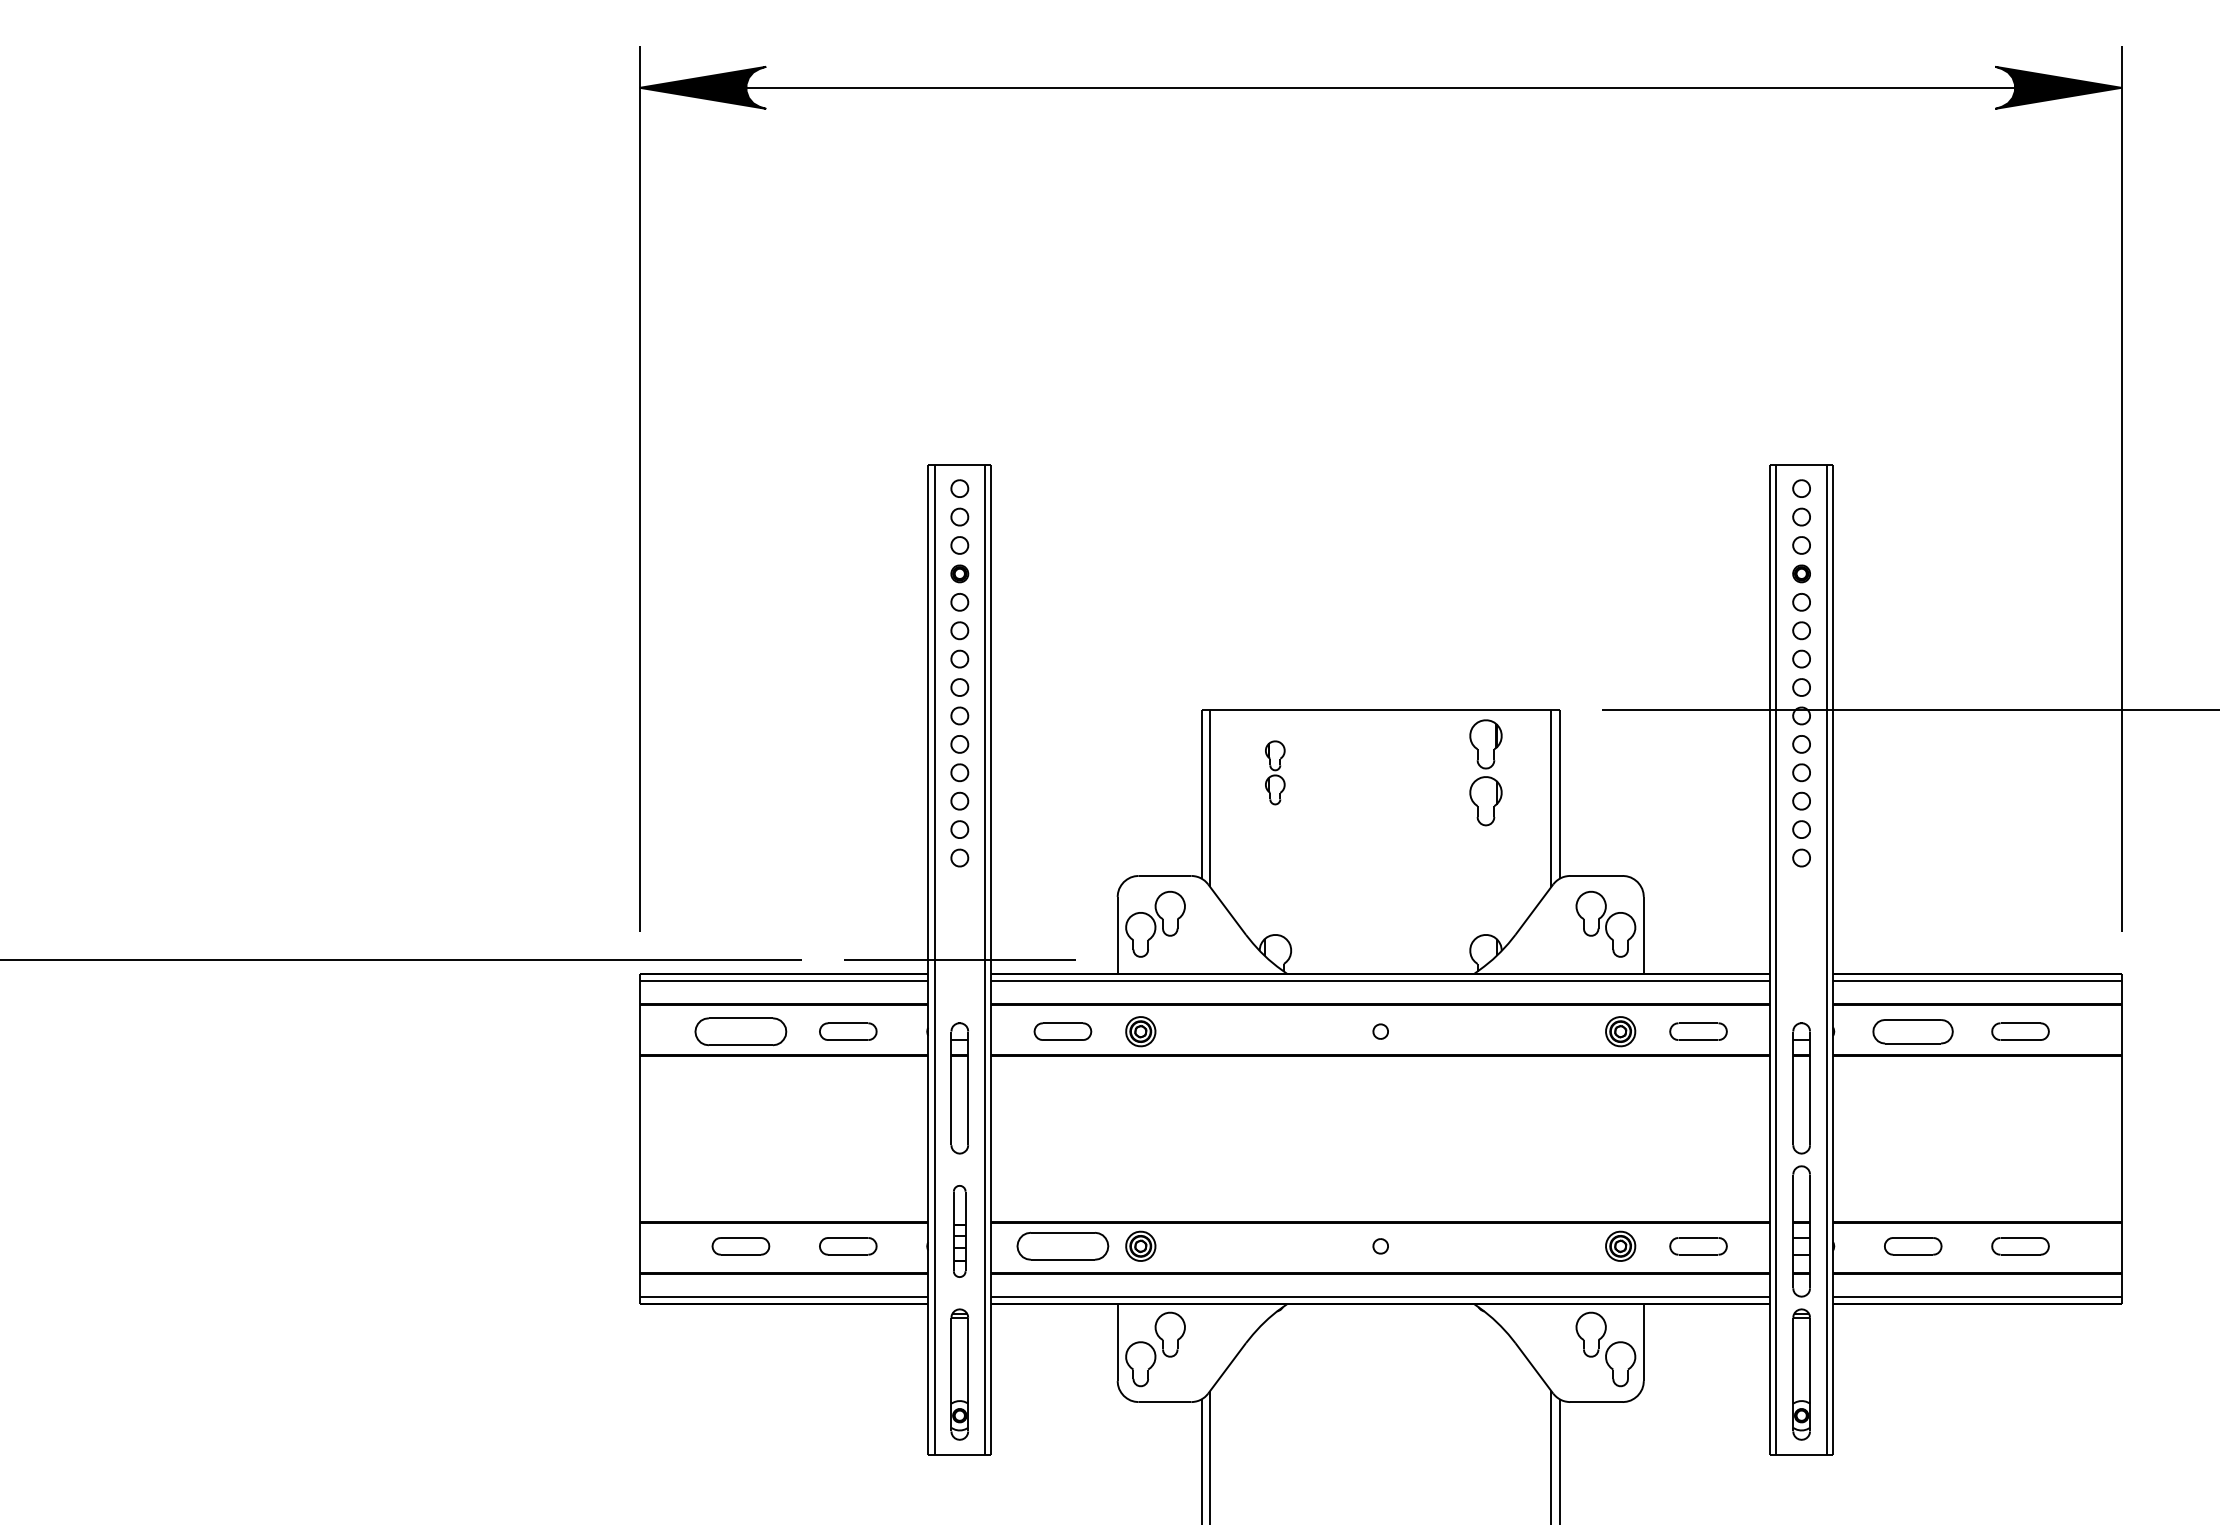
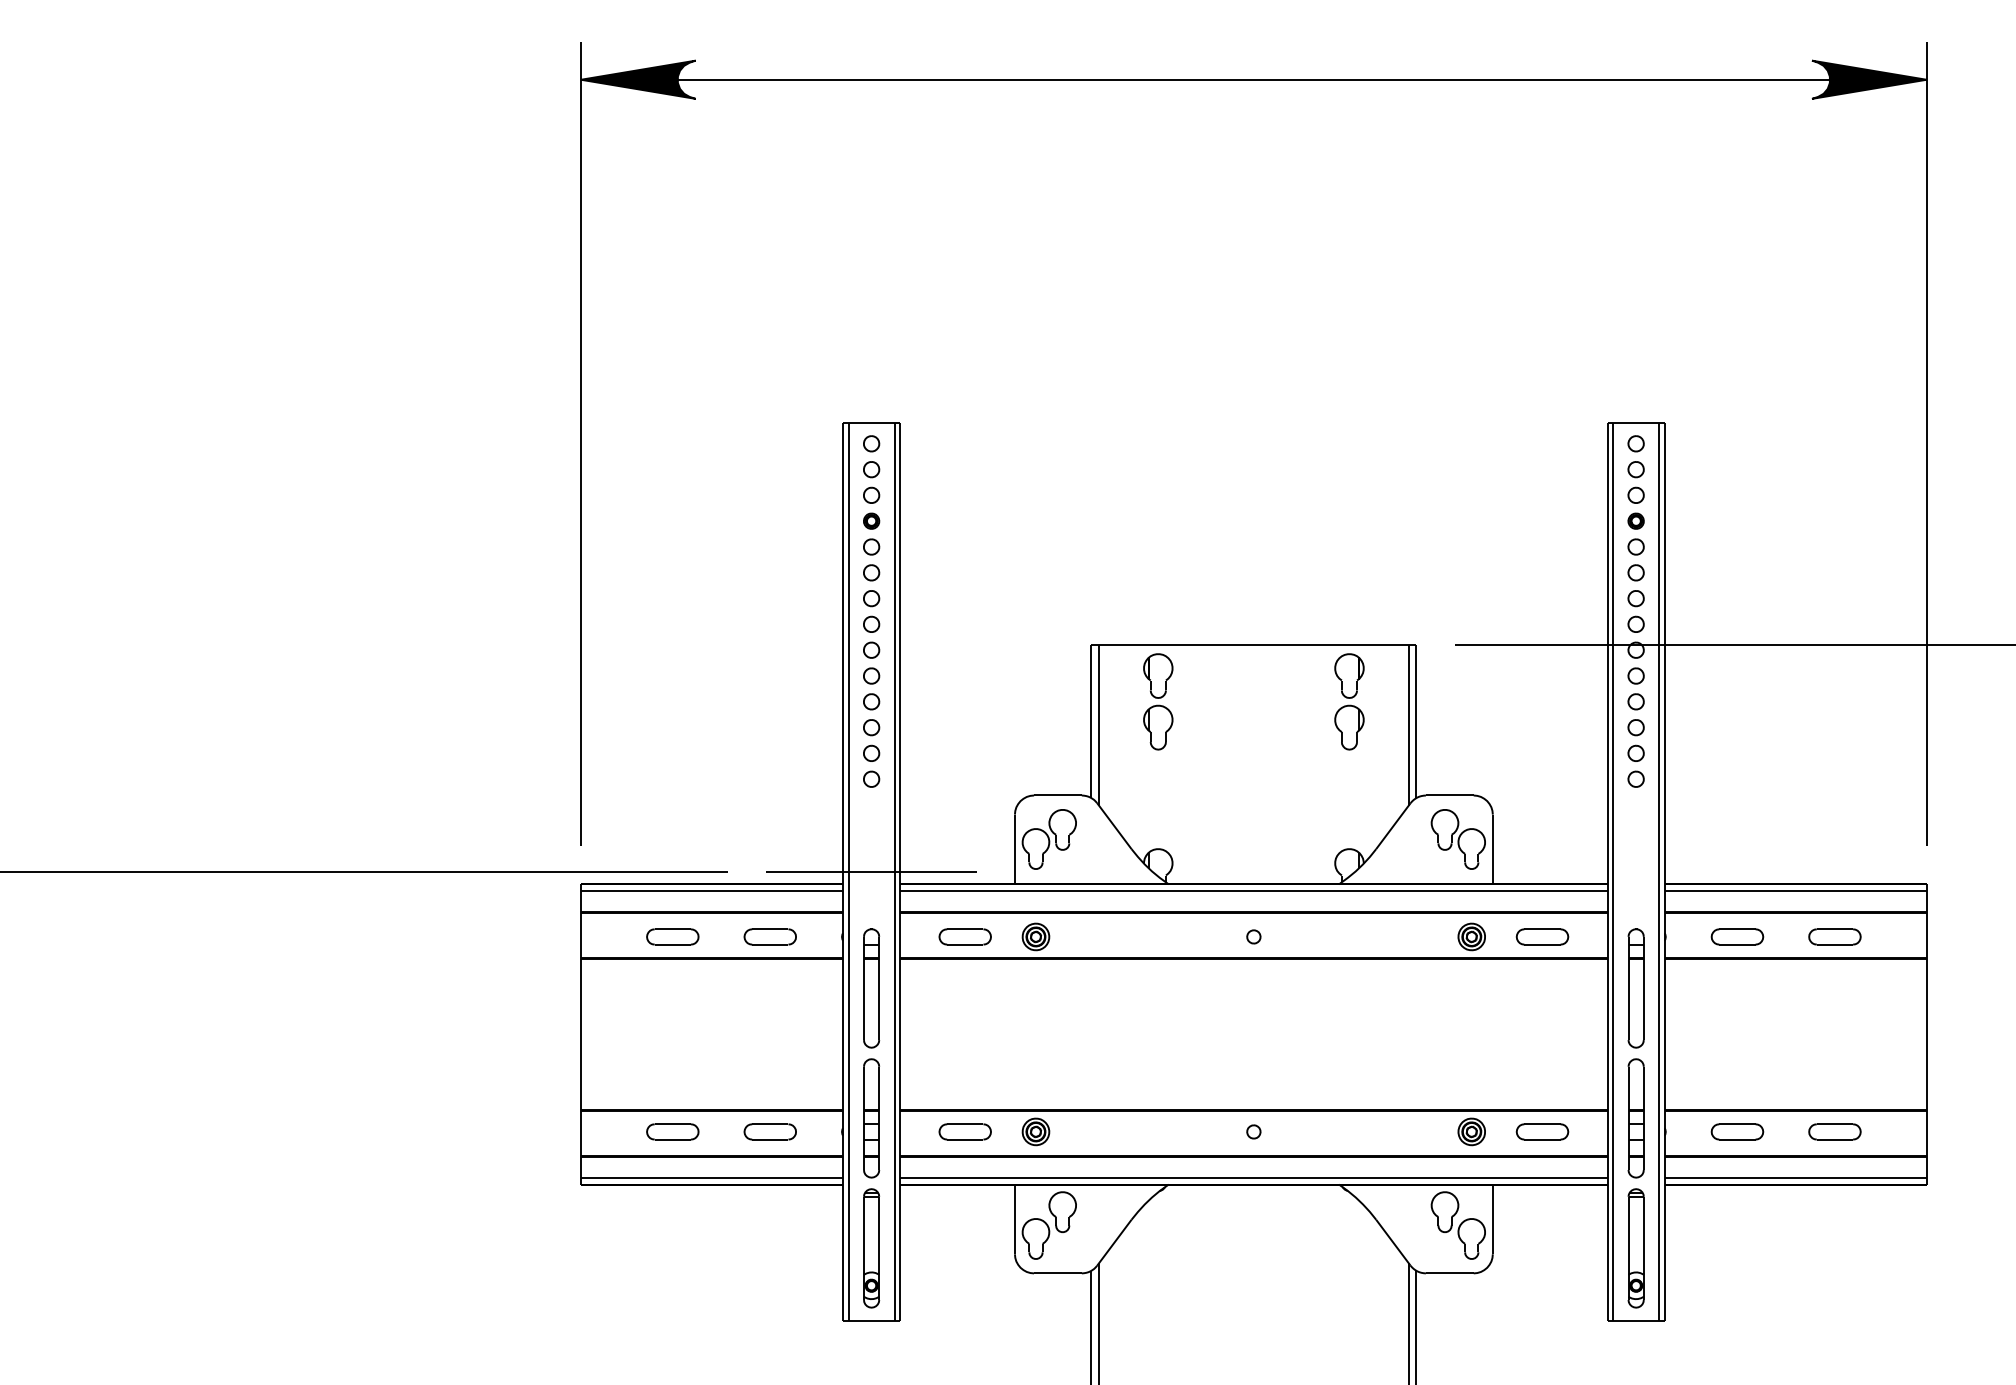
part: (1274, 772) -> (1157, 701), size x1.67
part: (740, 1031) -> (672, 936), size x0.62
part: (1913, 1031) -> (1737, 936), size x0.71
part: (959, 1231) -> (871, 1118), size x1.43
part: (1062, 1246) -> (964, 1132), size x0.62

